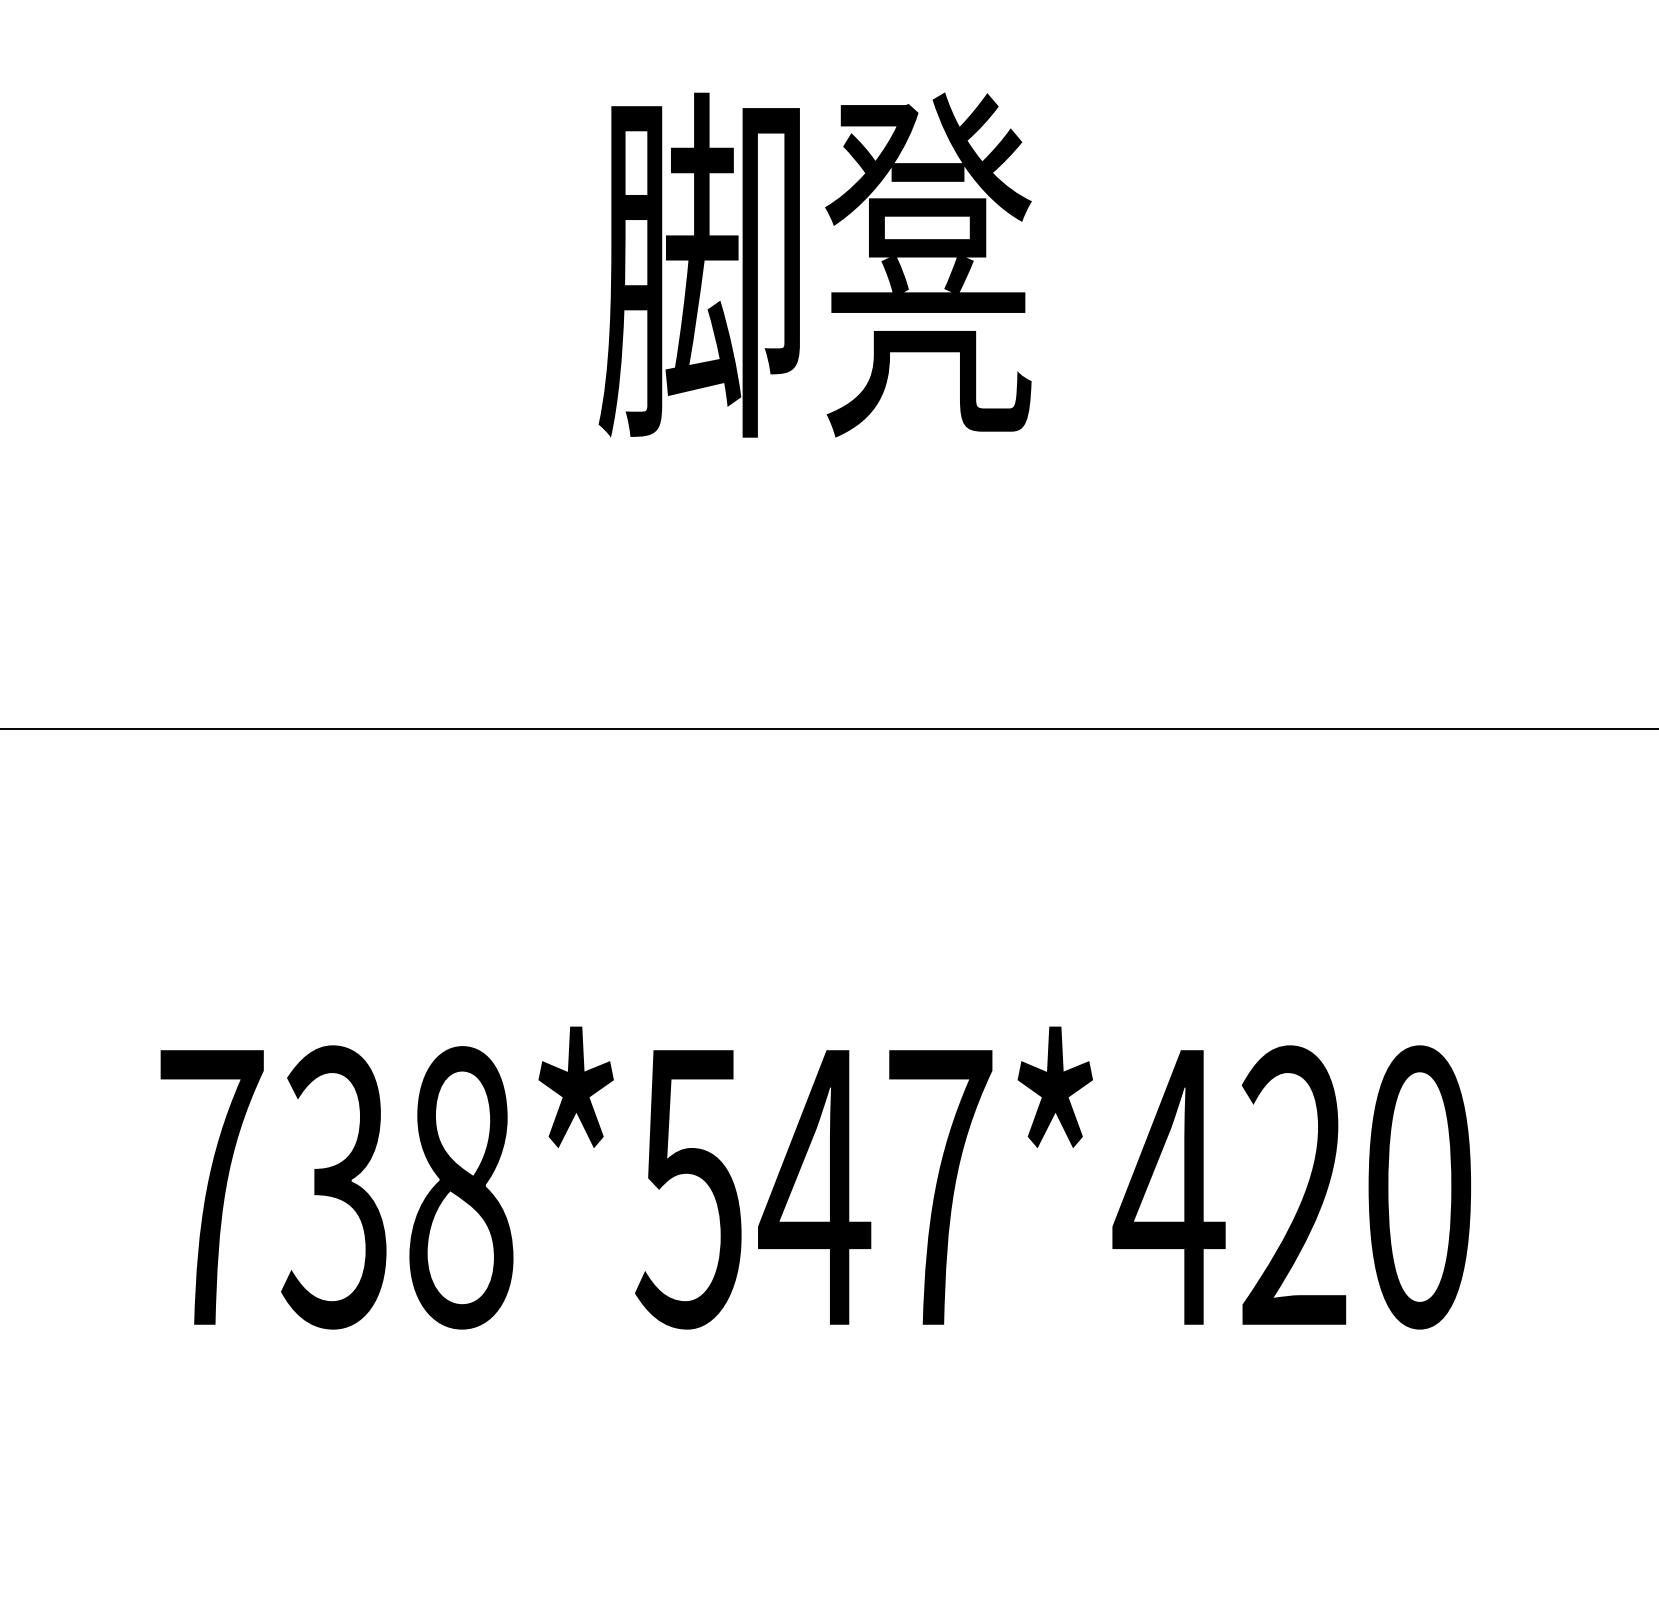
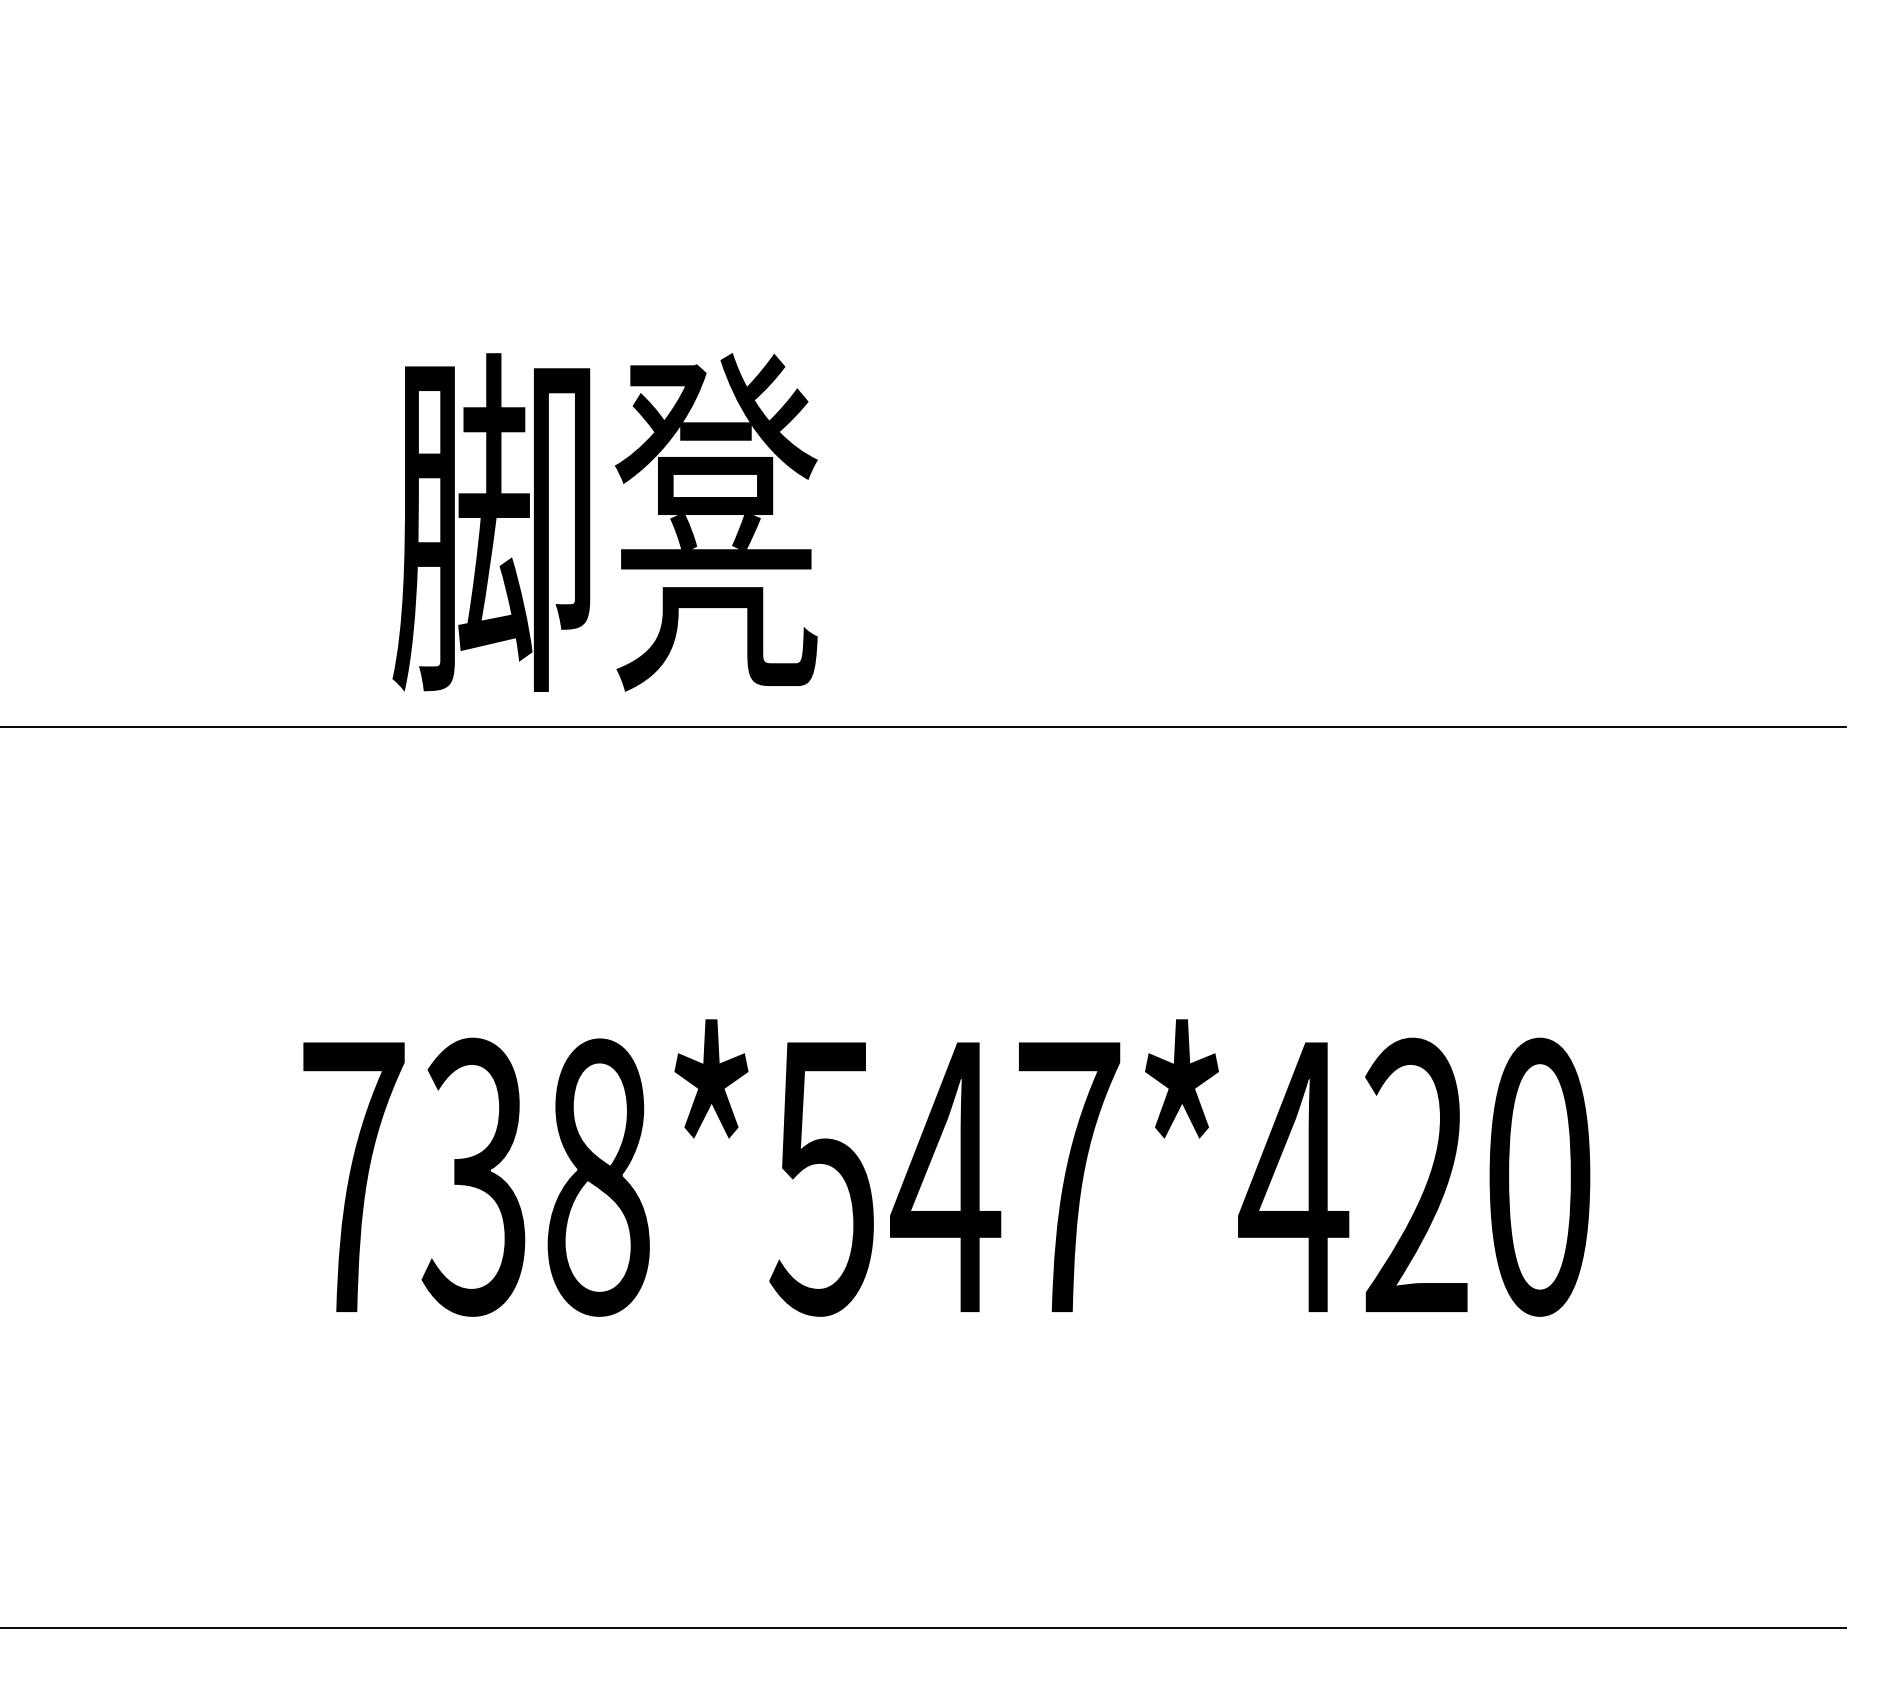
text: (814, 265) -> (604, 522), moved

